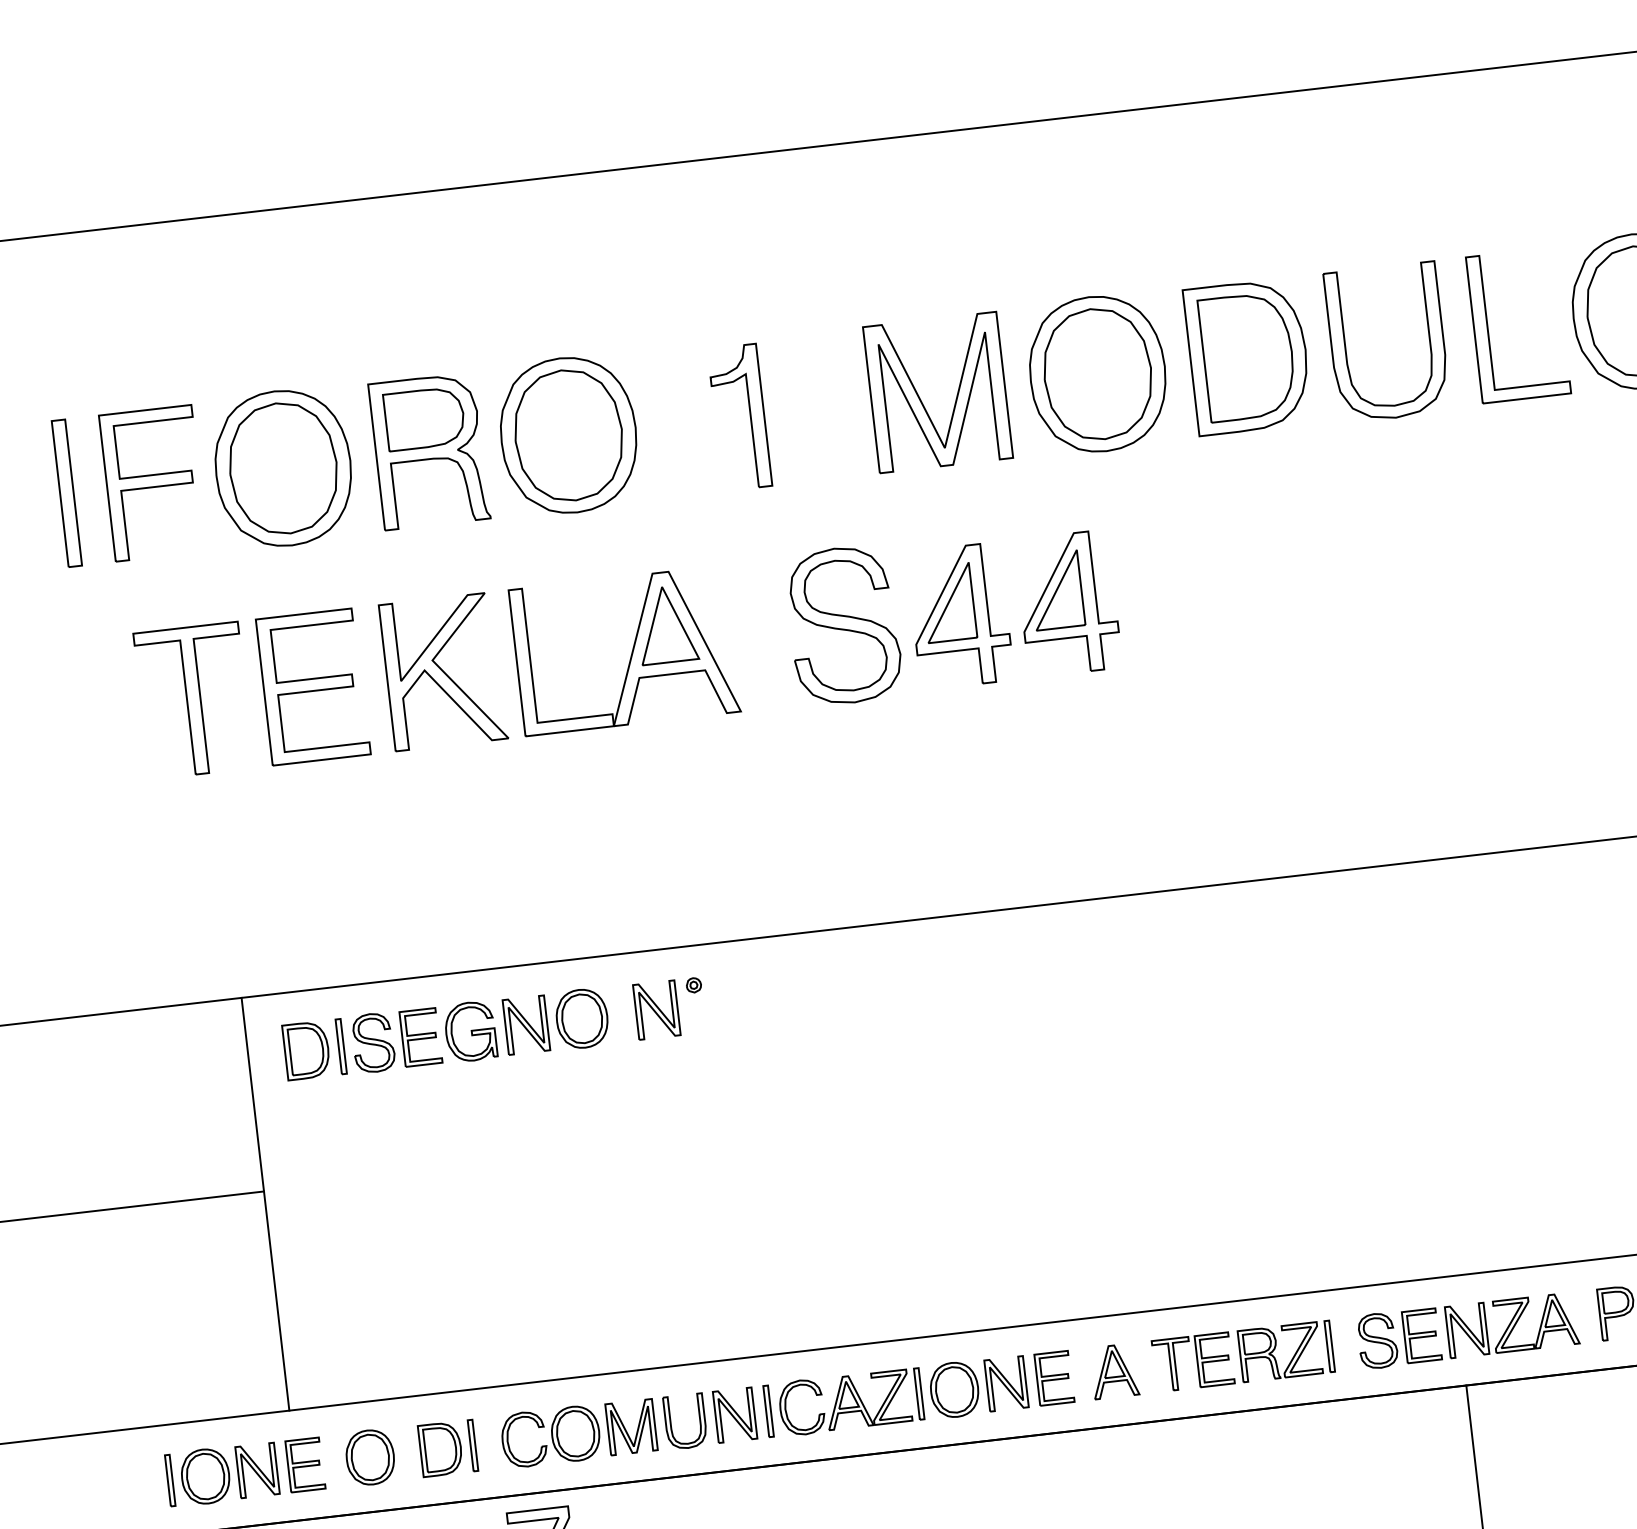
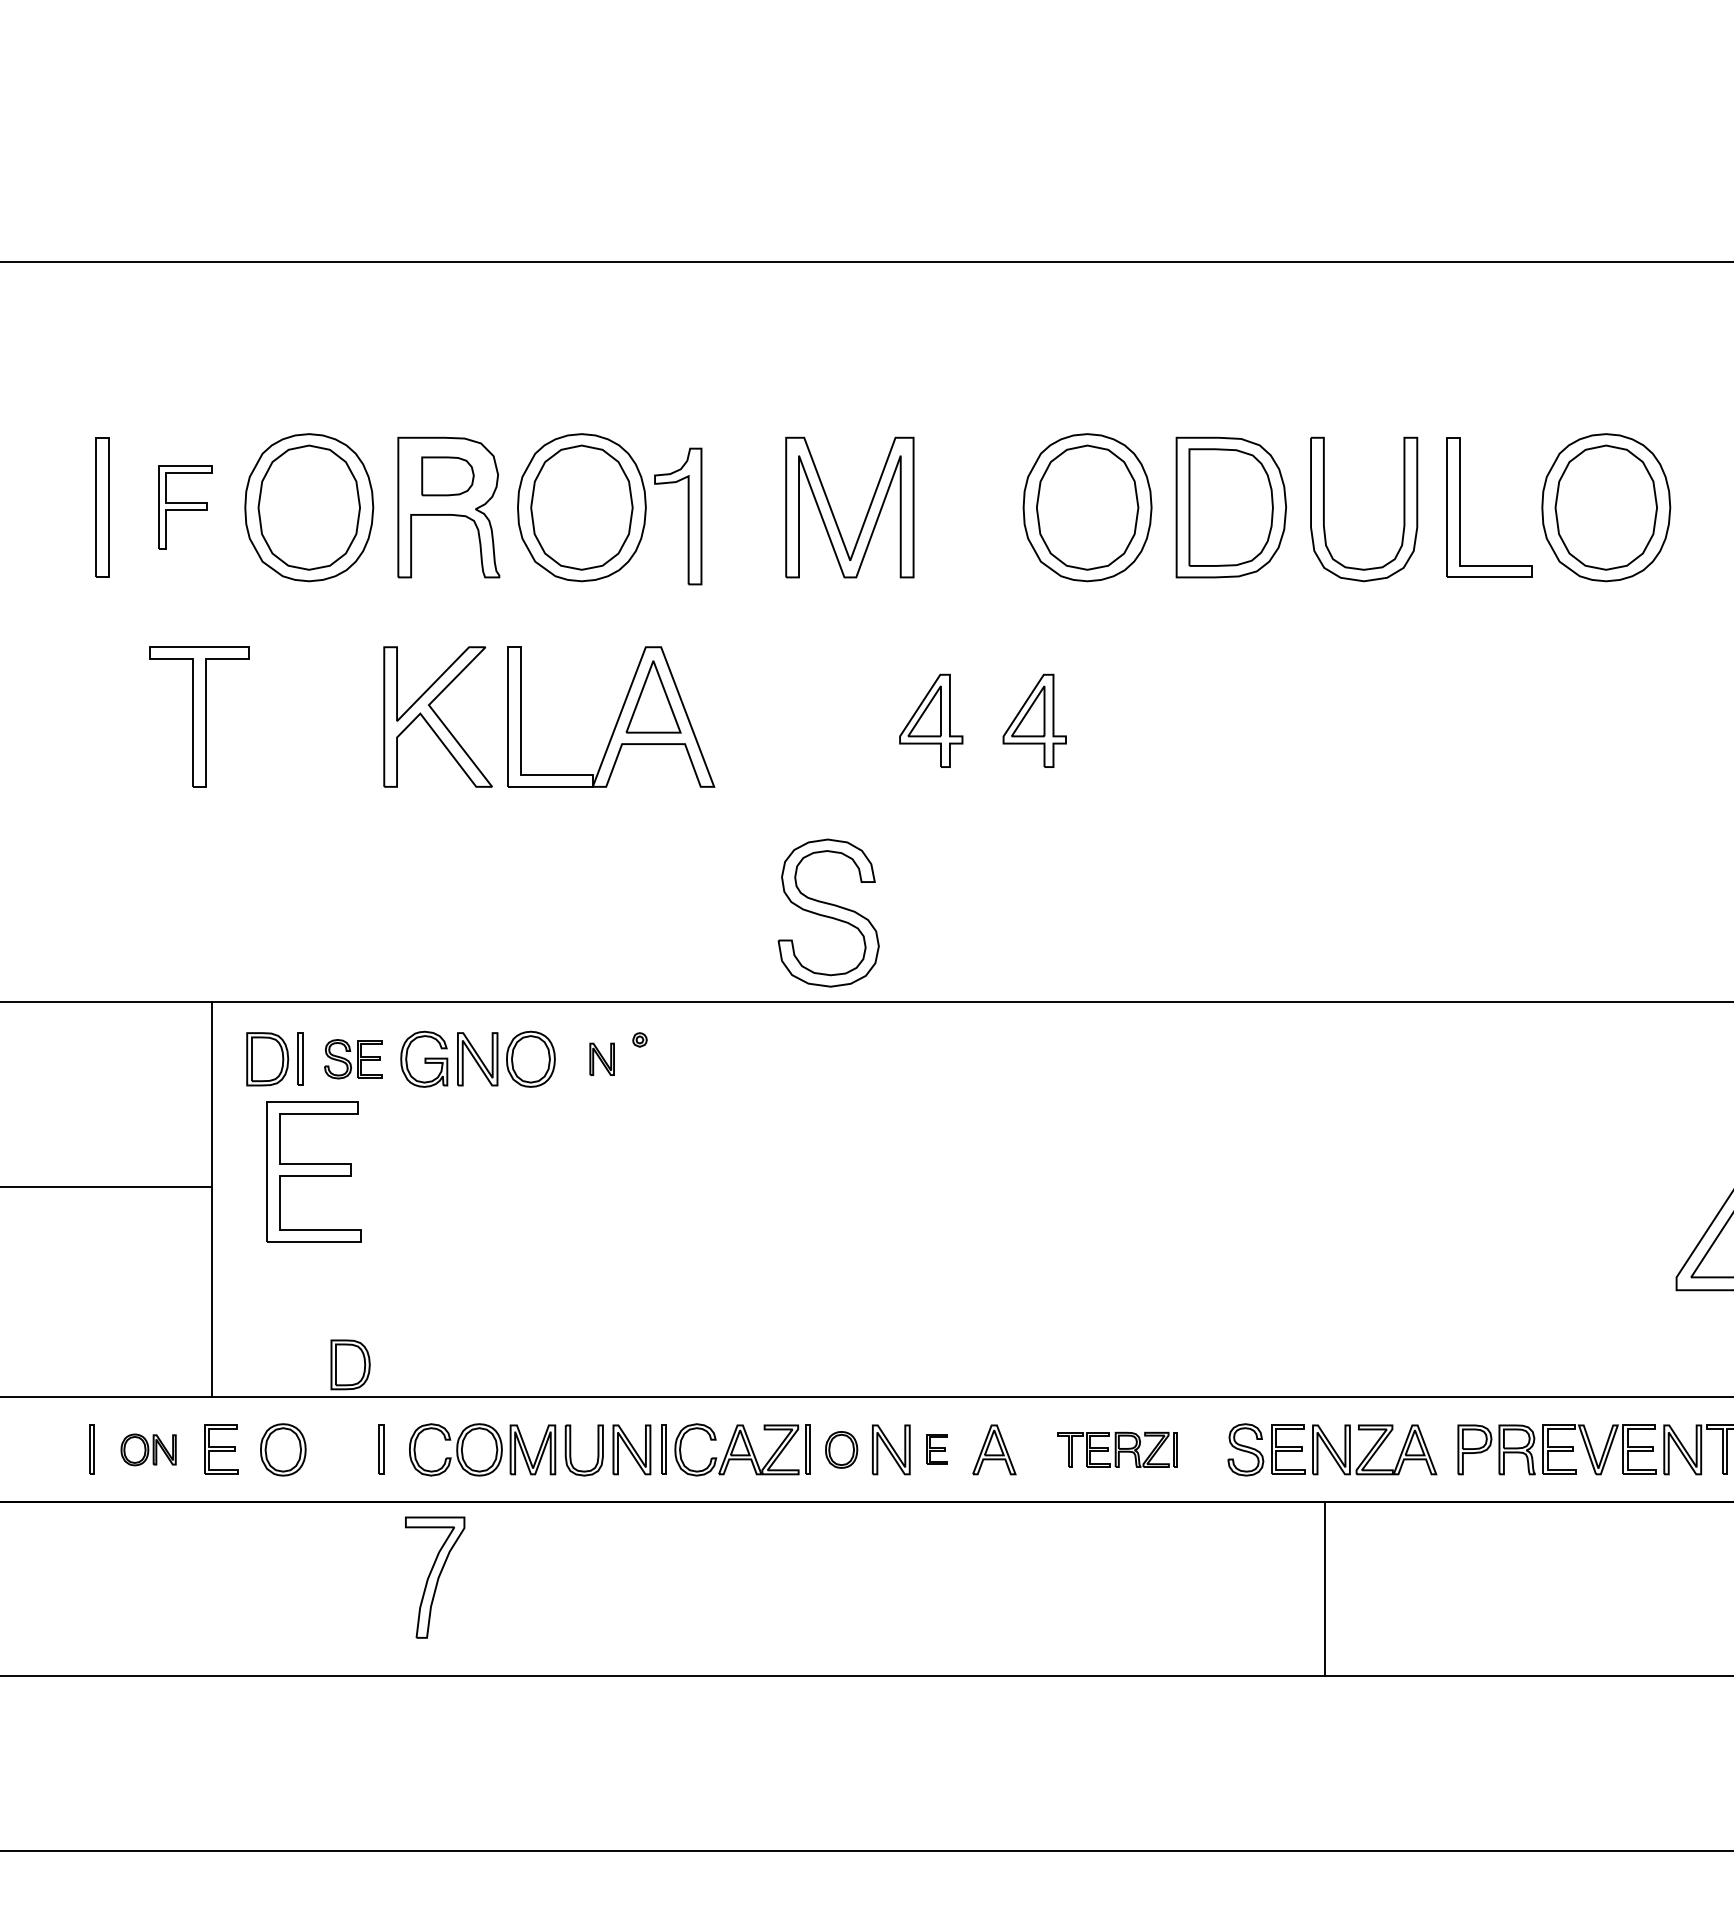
part: (921, 399) -> (833, 512), moved
part: (749, 416) -> (687, 516), moved
part: (424, 419) -> (447, 476), size x0.7
part: (152, 483) -> (184, 507), size x0.6
part: (1068, 603) -> (1034, 720), size x0.7
part: (959, 615) -> (930, 720), size x0.7
part: (843, 625) -> (828, 912), moved
part: (313, 686) -> (313, 1171), moved
part: (656, 1010) -> (601, 1059), size x0.6
part: (396, 1039) -> (353, 1058), size x0.7
part: (1243, 1356) -> (1117, 1449), size x0.7
part: (1054, 1377) -> (937, 1449), size x0.6
part: (954, 1389) -> (841, 1449), size x0.7
part: (440, 1448) -> (350, 1364), moved
part: (229, 1473) -> (148, 1449), size x0.6

